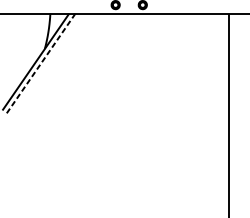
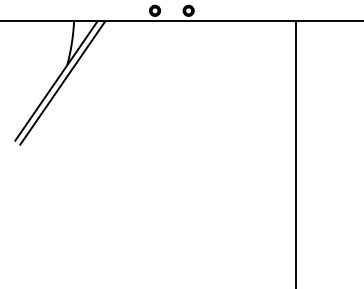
line: (41, 63) -> (62, 83), dashed -> solid

